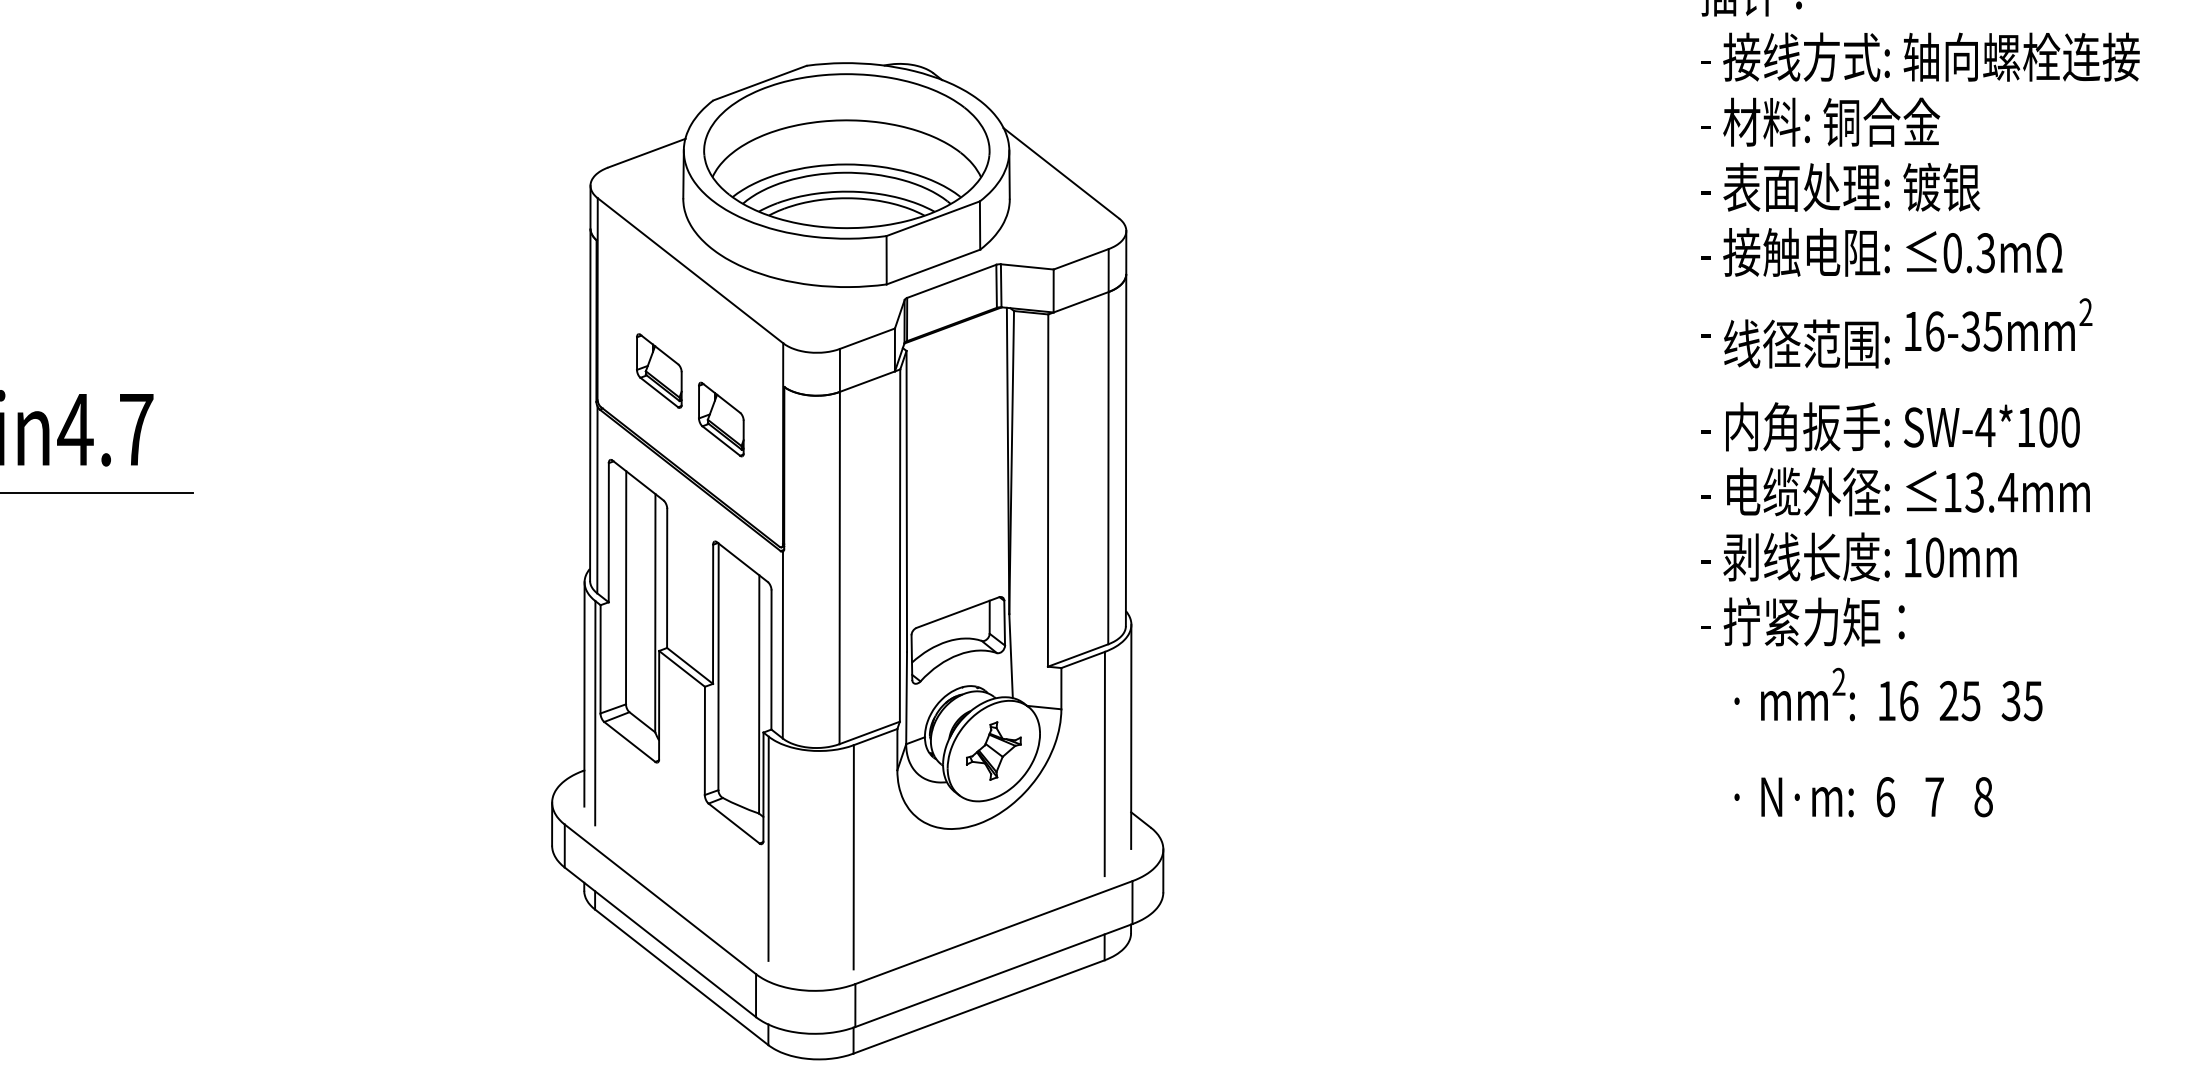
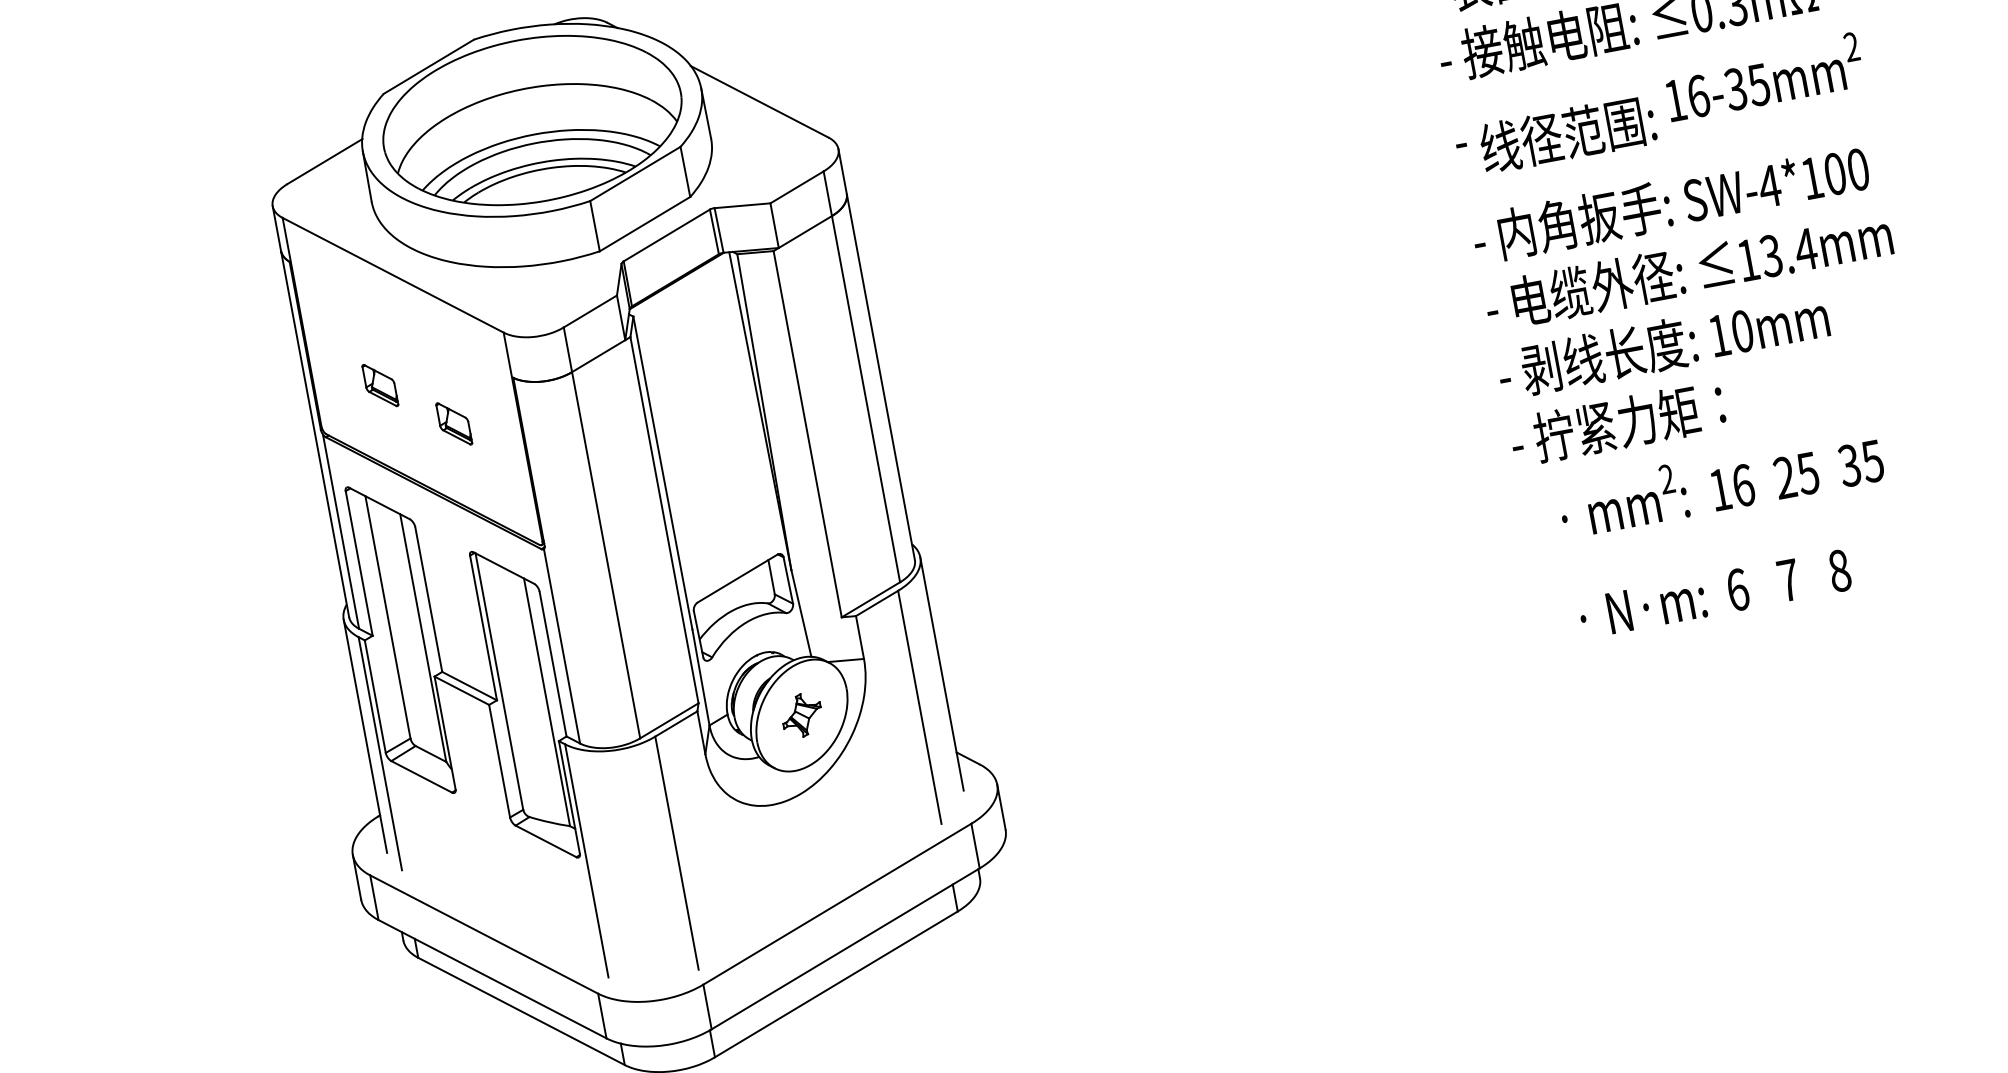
part: (659, 370) -> (380, 384), size x0.6
part: (721, 419) -> (454, 423), size x0.6
part: (993, 750) -> (801, 715), size x0.7

